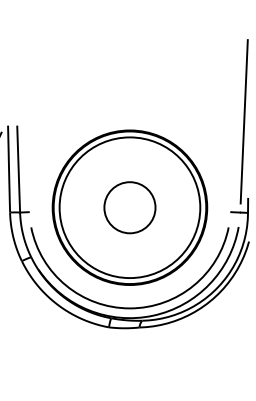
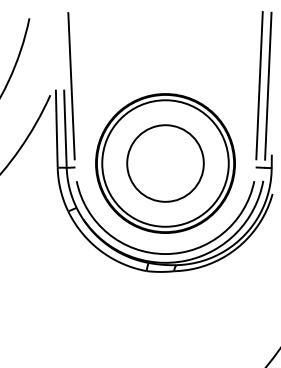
line: (234, 120) -> (259, 85), added
line: (25, 122) -> (71, 86), added
circle: (129, 207) -> (165, 163), size x1.67

